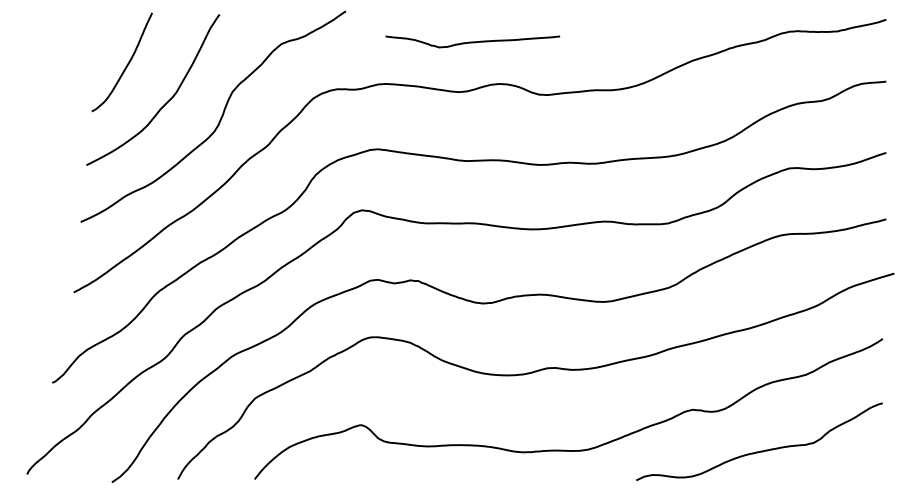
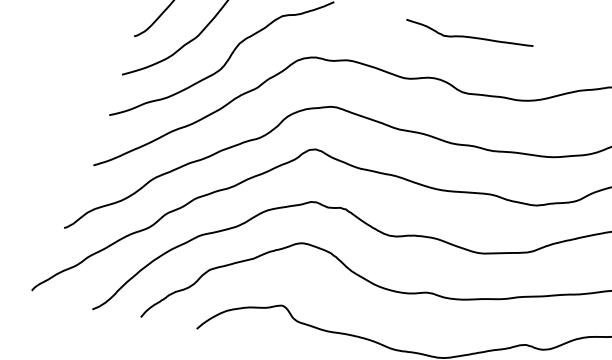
curve: (472, 41) -> (468, 36), moved

